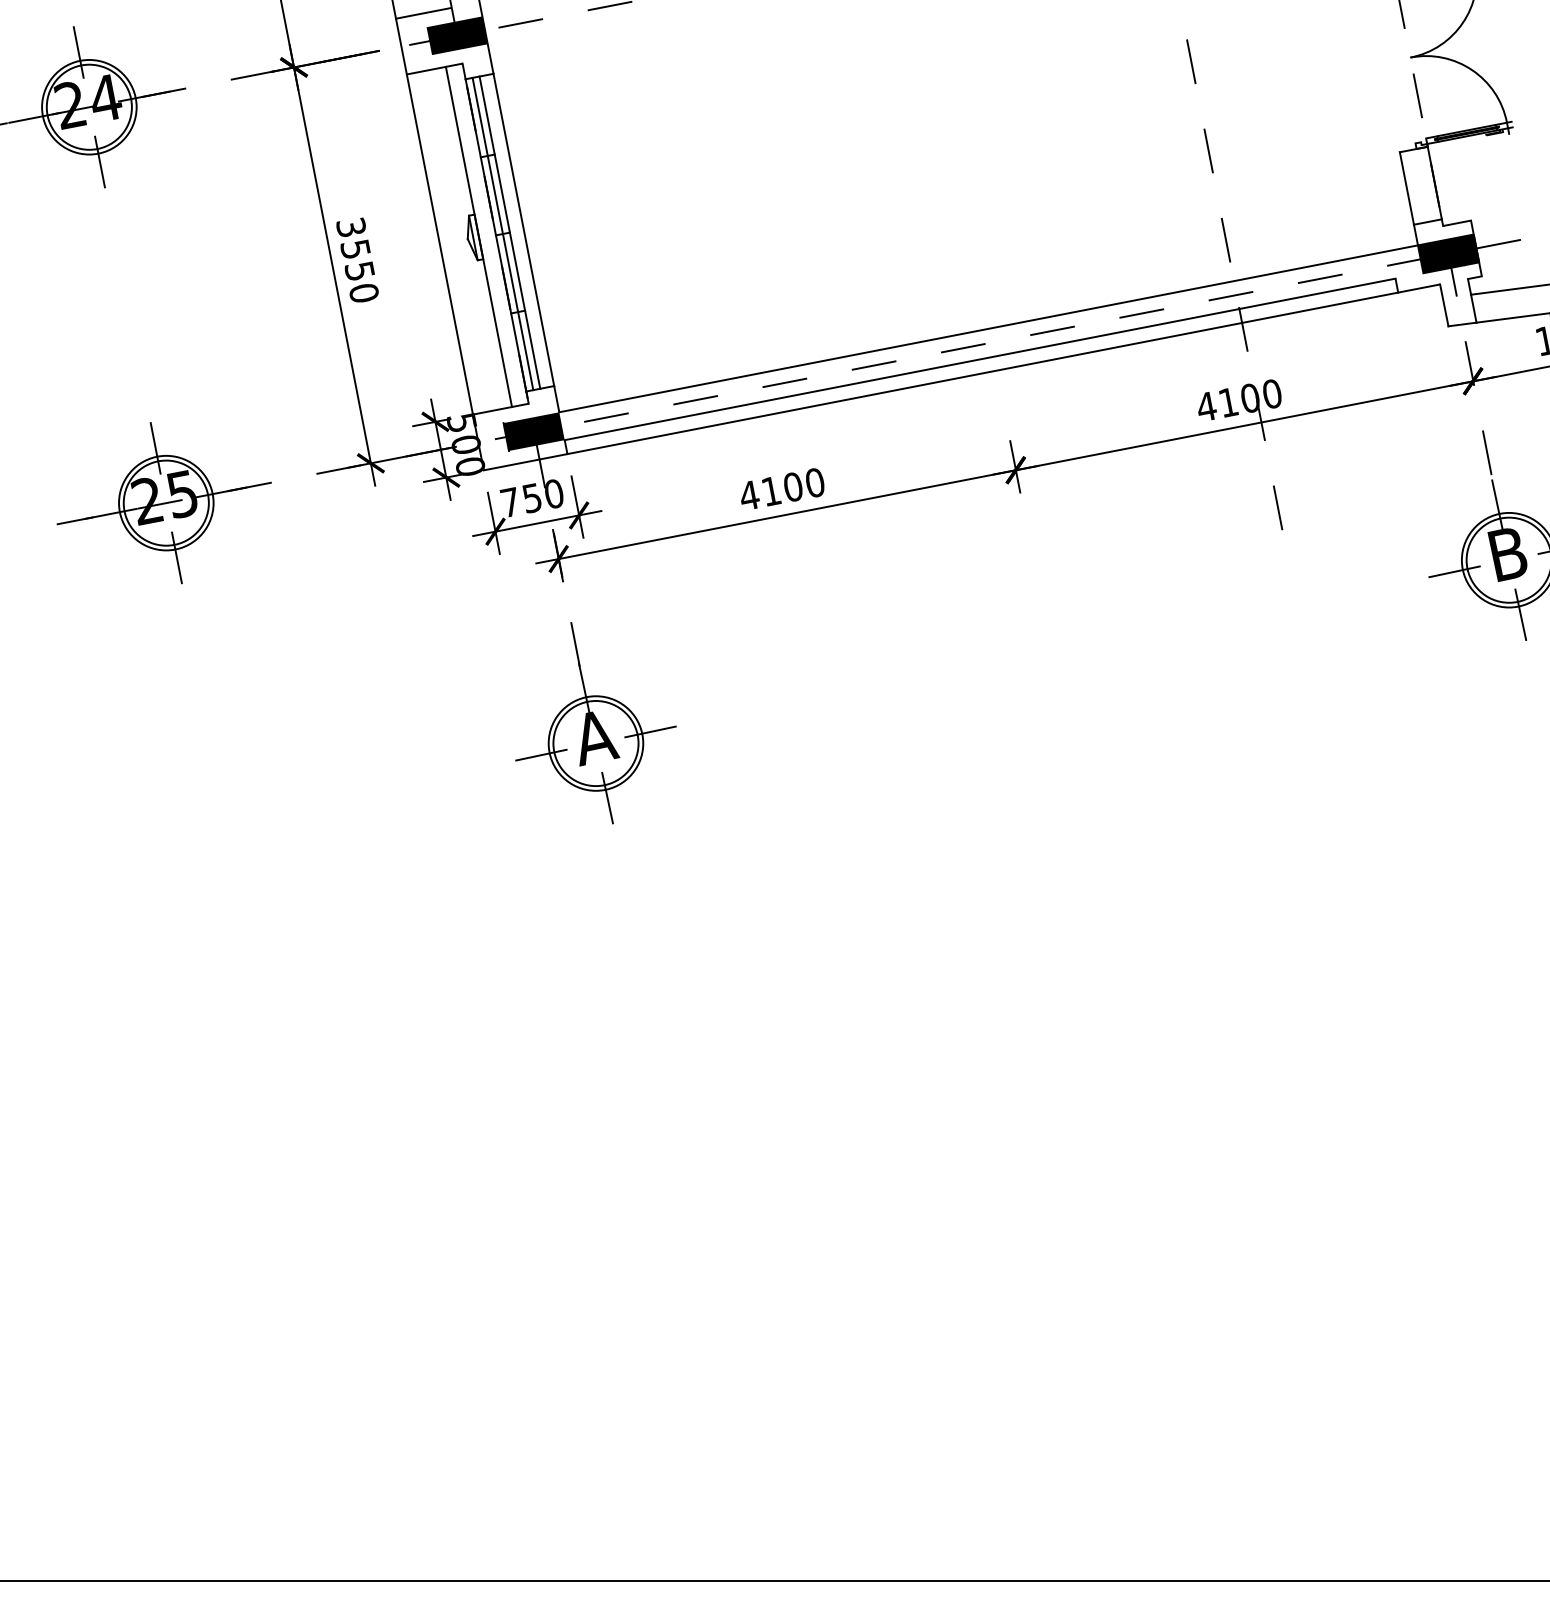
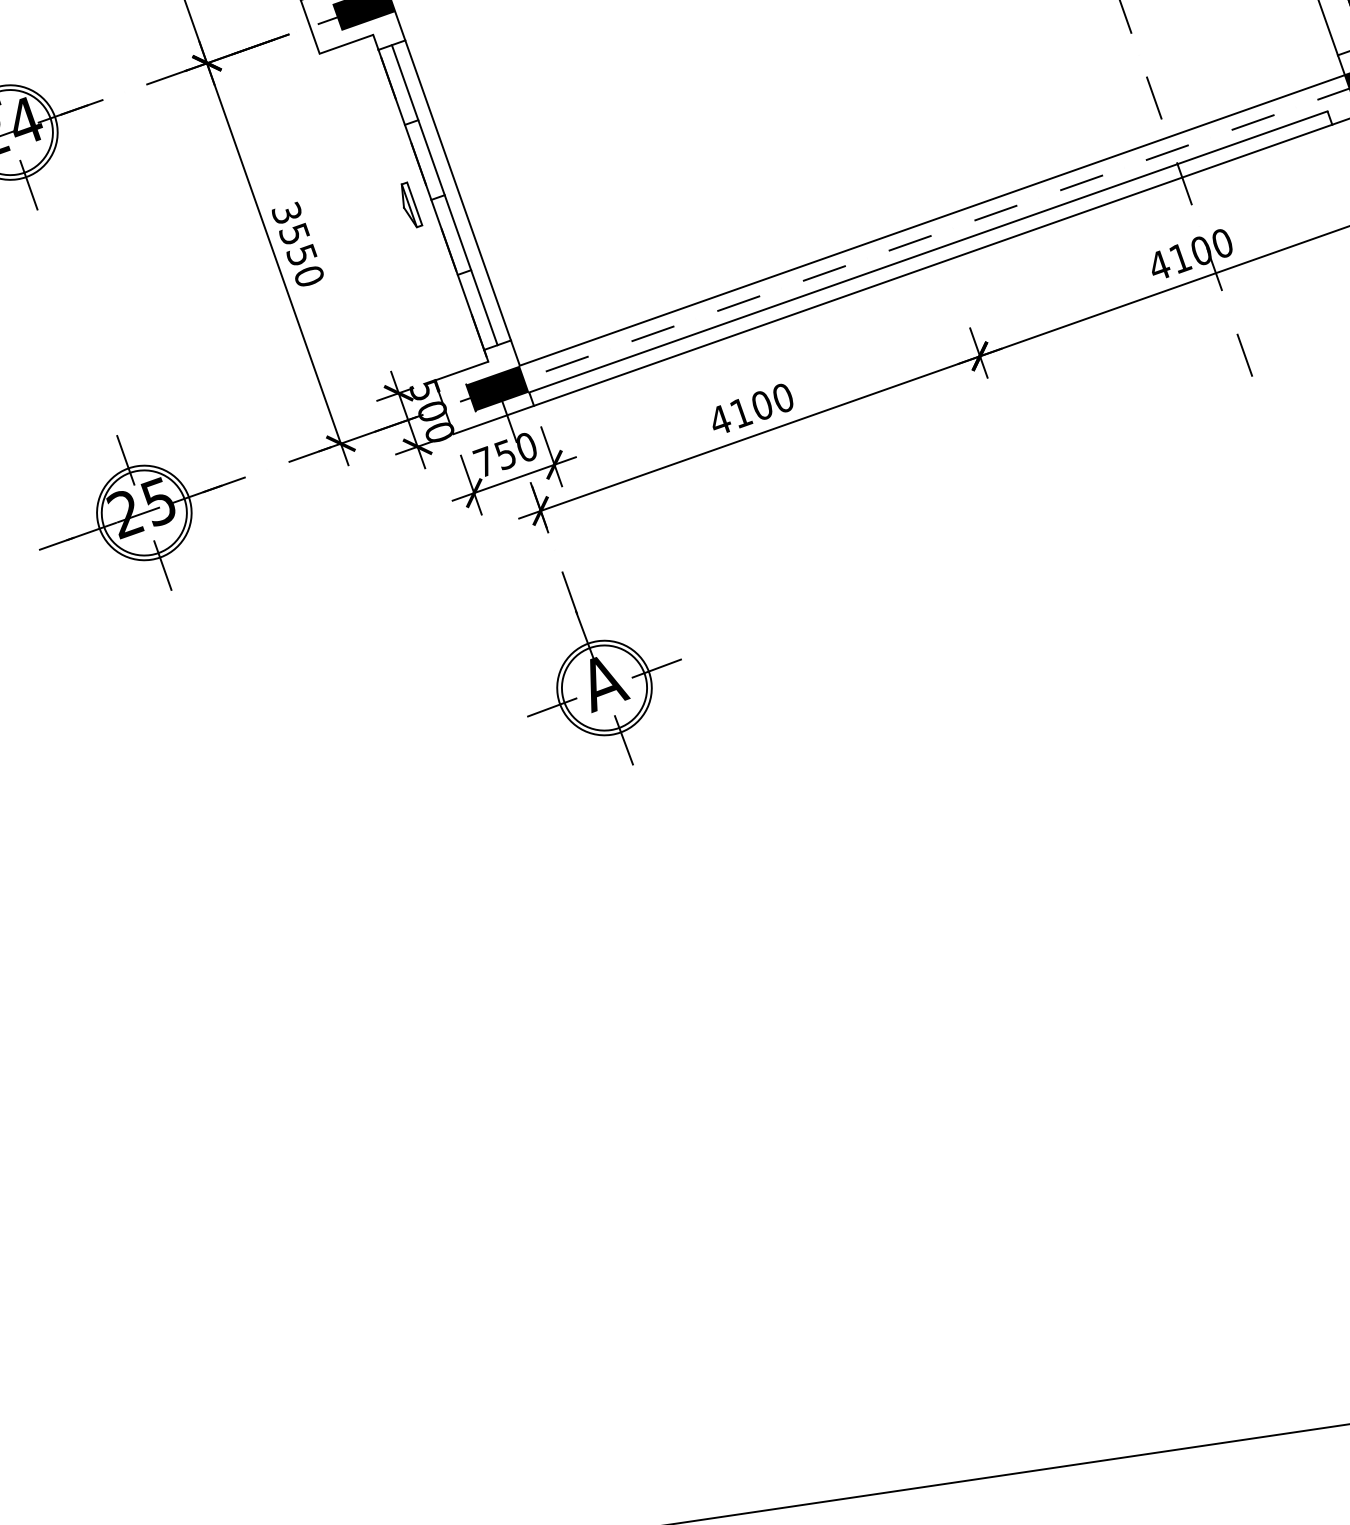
line: (502, 233) -> (437, 197), removed
line: (478, 236) -> (414, 203), removed
line: (439, 244) -> (376, 217), removed

